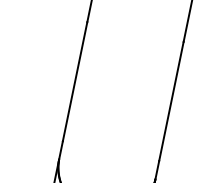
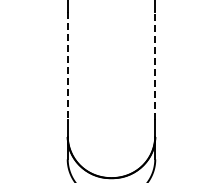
line: (74, 81) -> (67, 66), solid -> dashed
line: (171, 100) -> (155, 65), solid -> dashed

